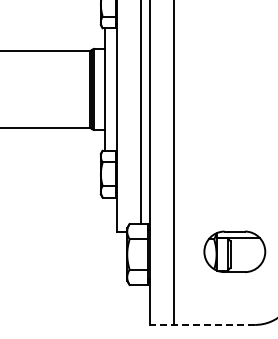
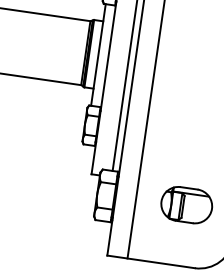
line: (202, 324) -> (151, 261), dashed -> solid

